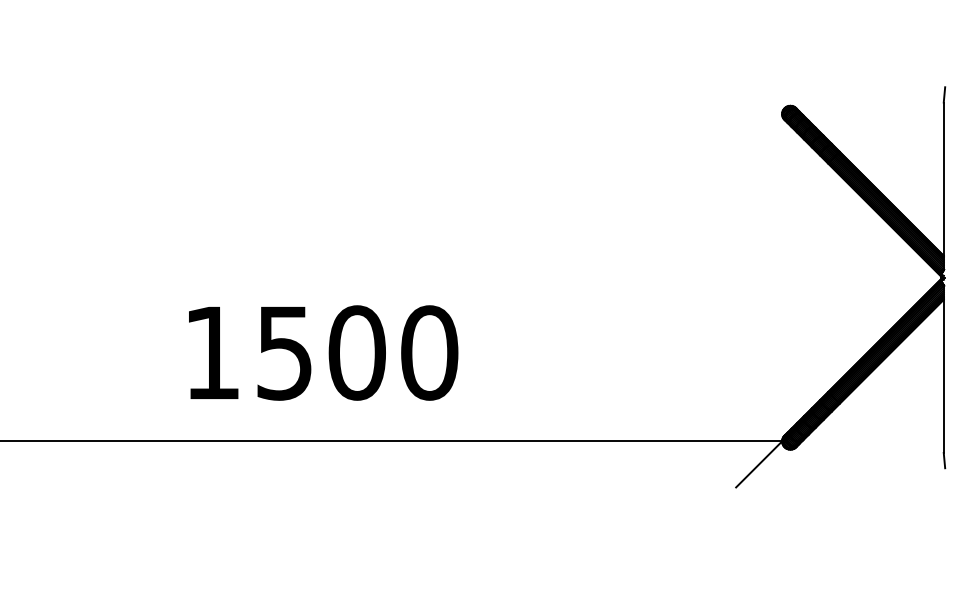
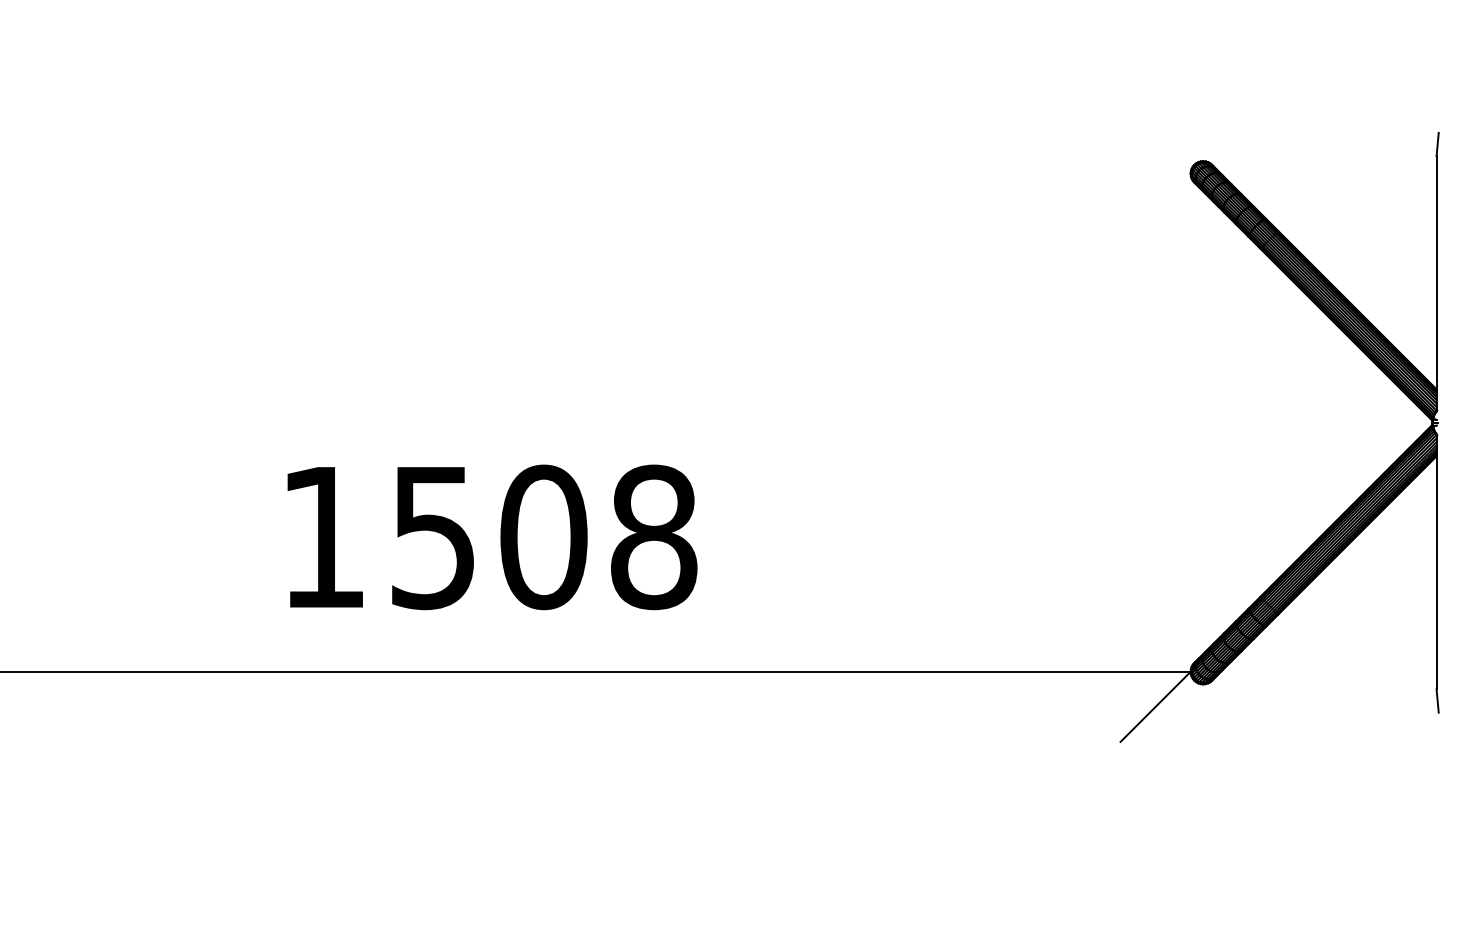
text: (429, 352) -> (653, 536), 1500 -> 1508

